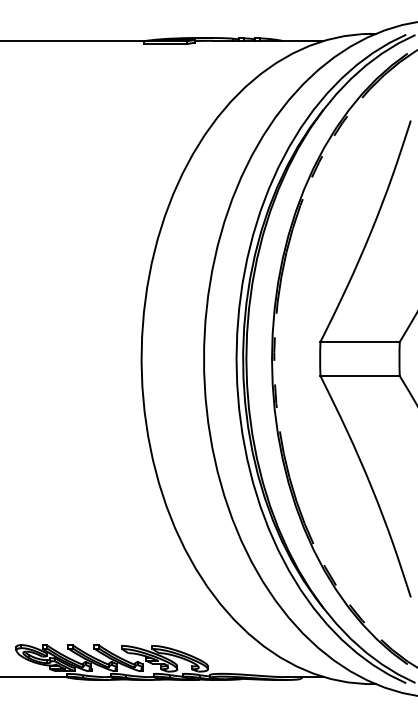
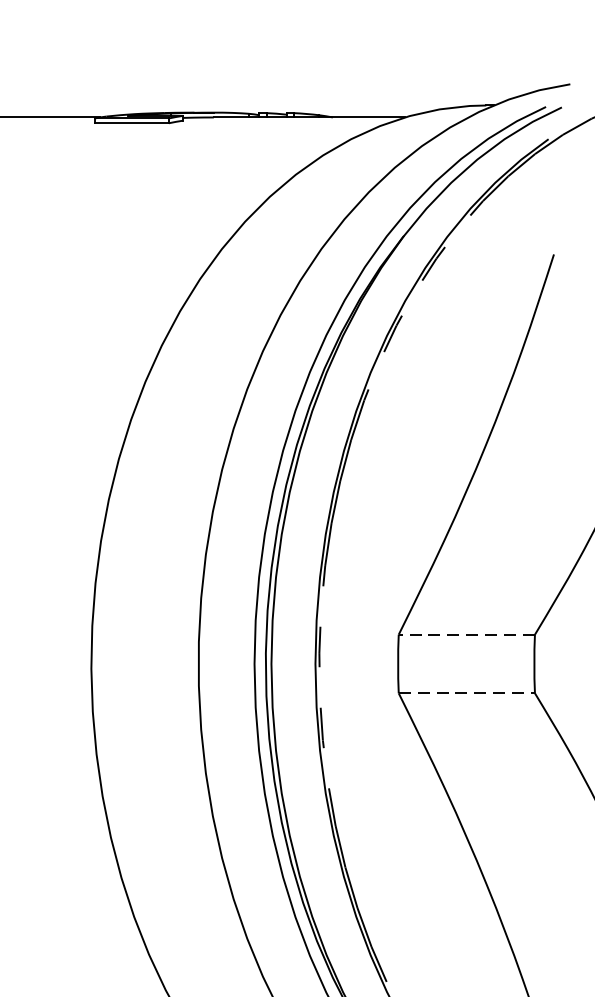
line: (360, 341) -> (467, 633), solid -> dashed
line: (360, 376) -> (467, 694), solid -> dashed

